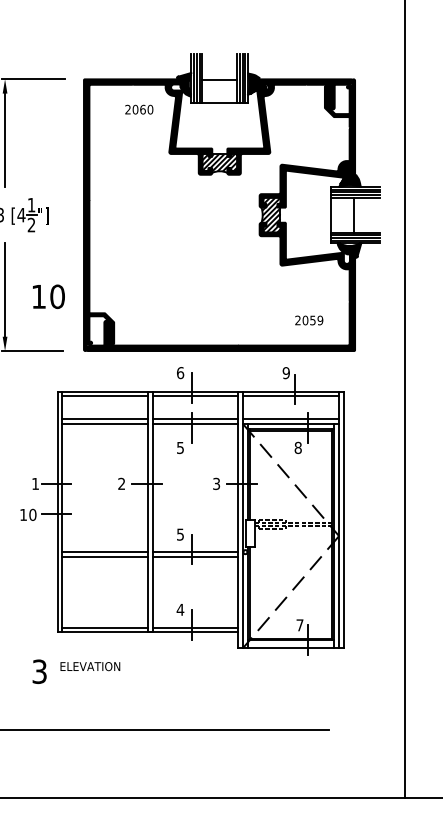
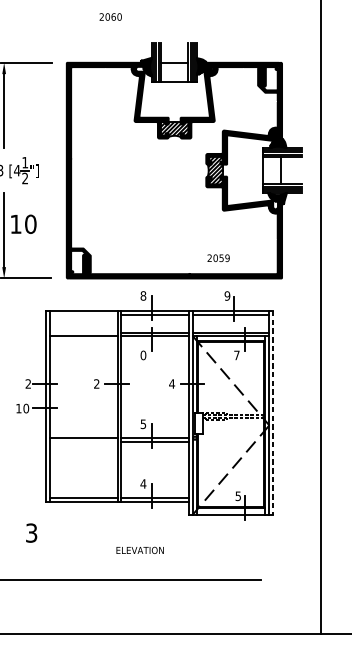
text: (139, 109) -> (110, 16), moved
text: (48, 296) -> (23, 224), moved
text: (309, 320) -> (218, 258), moved
text: (180, 372) -> (143, 295), 6 -> 8
line: (104, 396) -> (83, 314), removed
line: (104, 419) -> (83, 332), removed
text: (180, 447) -> (143, 355), 5 -> 0
text: (297, 447) -> (236, 355), 8 -> 7
text: (35, 483) -> (28, 383), 1 -> 2
text: (216, 483) -> (172, 383), 3 -> 4
line: (343, 520) -> (272, 413), solid -> dashed
line: (104, 556) -> (83, 441), removed
text: (299, 625) -> (237, 496), 7 -> 5
text: (90, 666) -> (140, 550), moved

